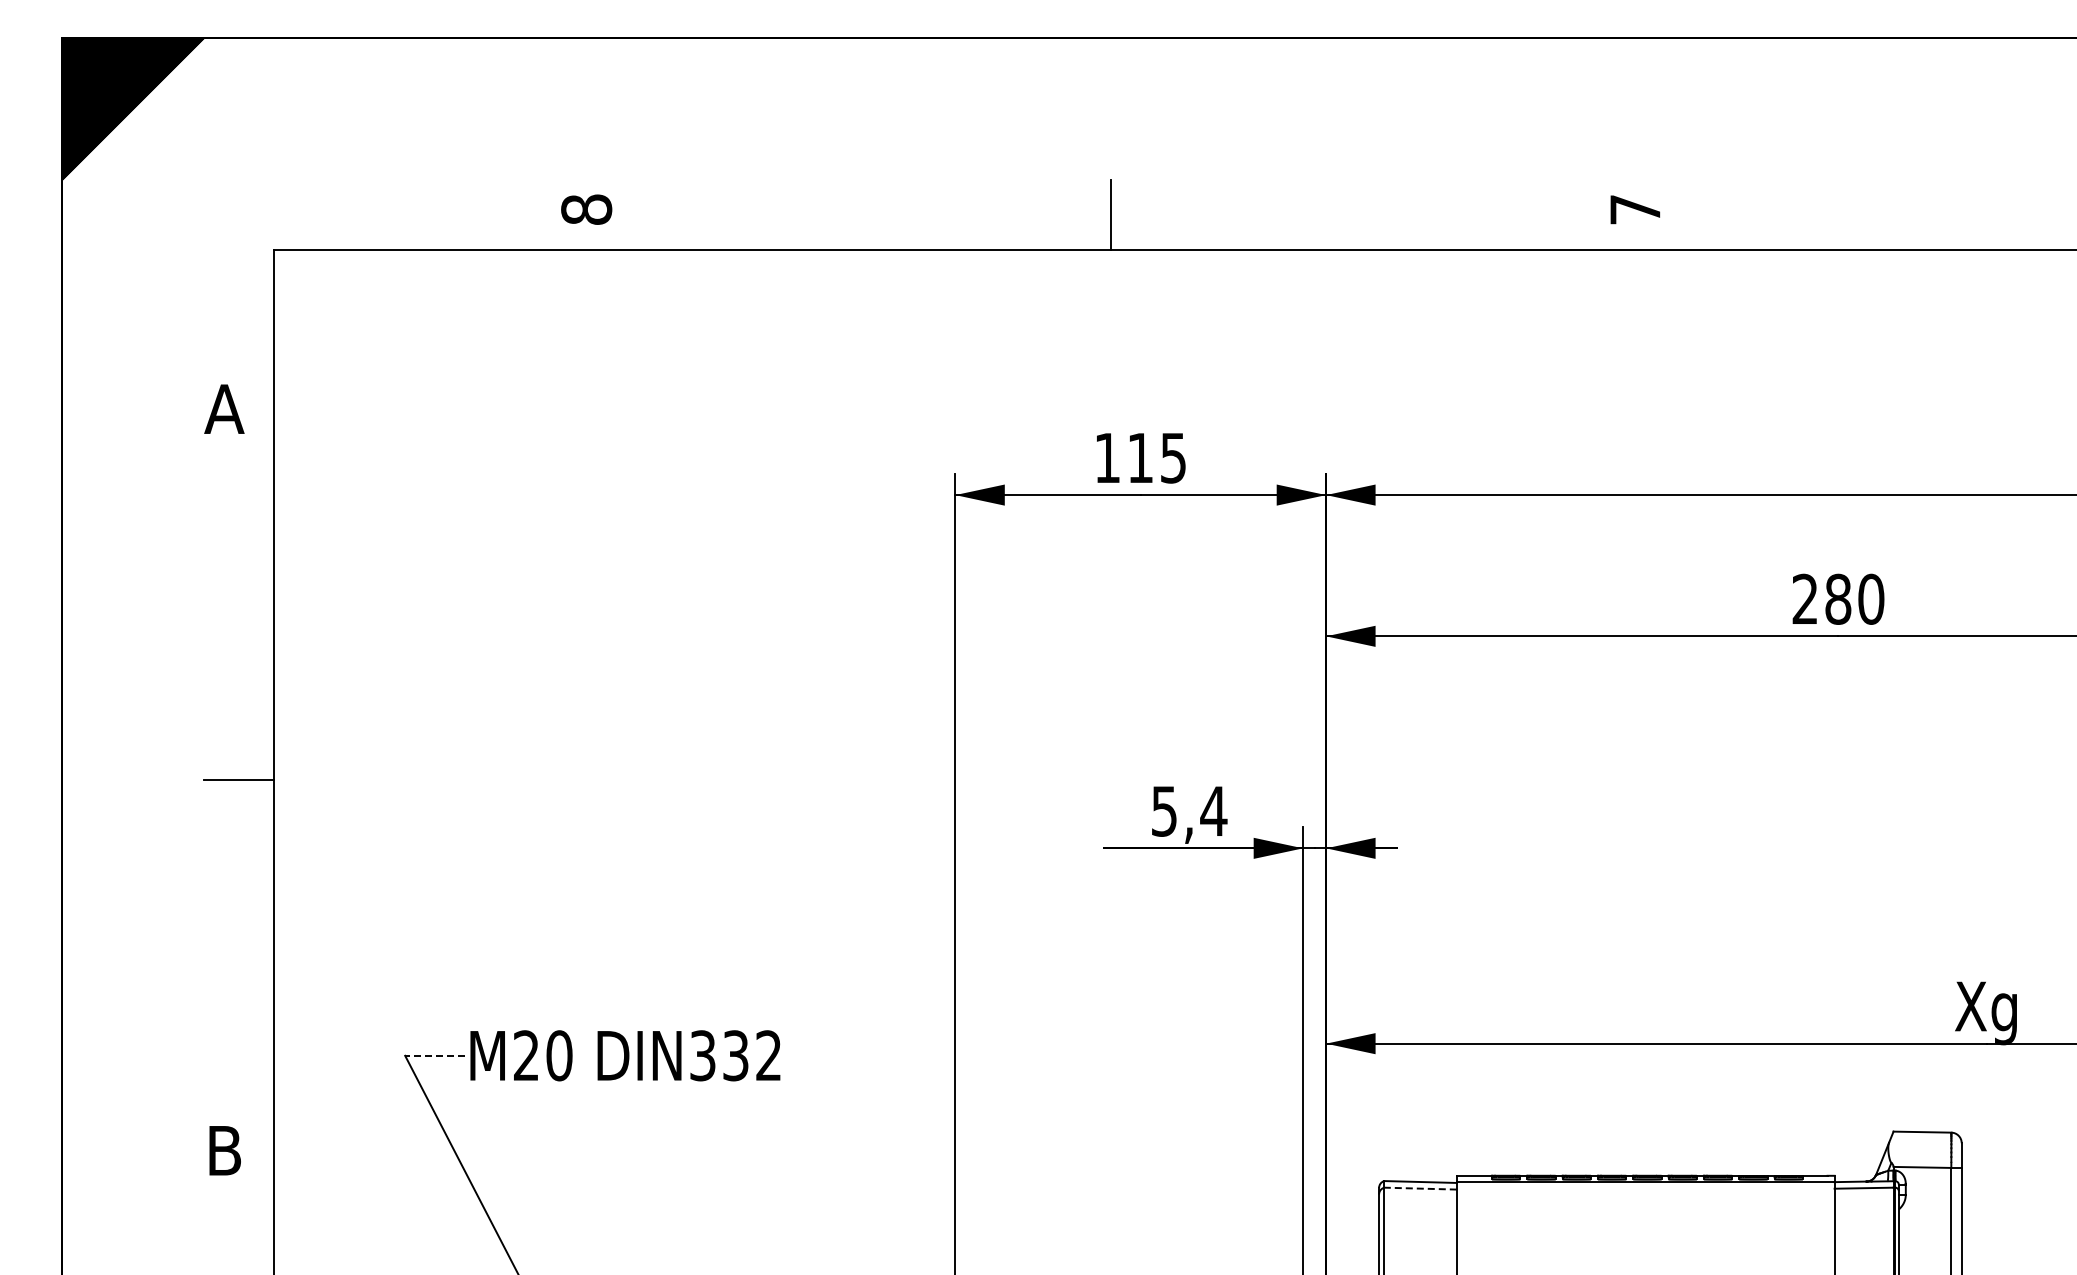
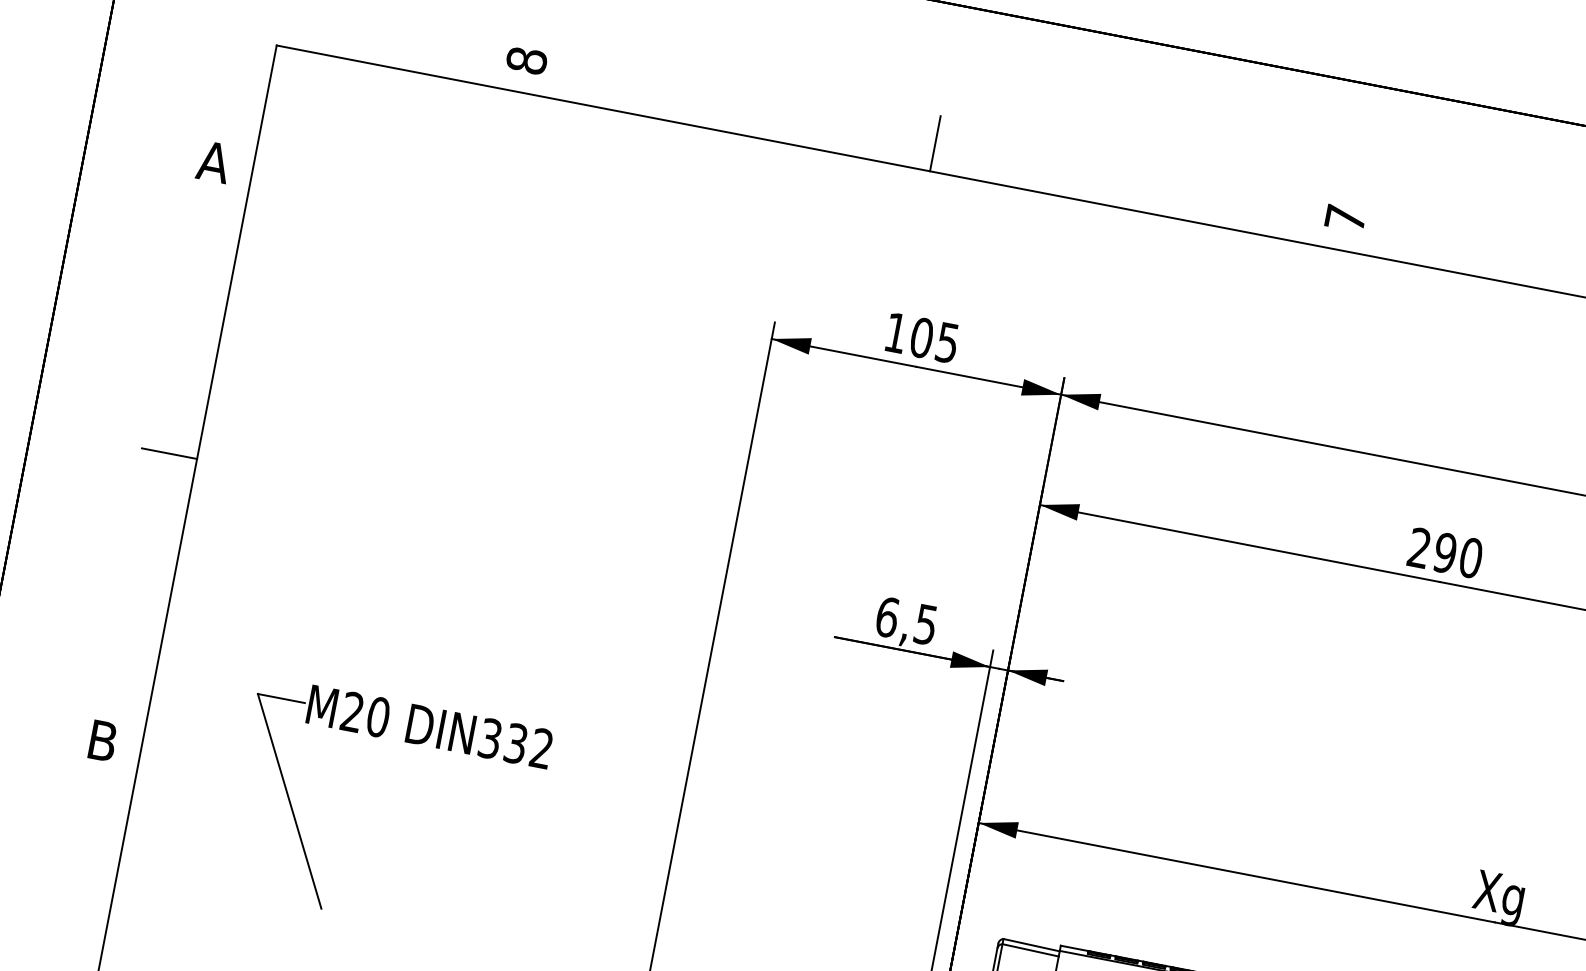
text: (1140, 457) -> (921, 337), 115 -> 105
text: (1838, 598) -> (1445, 552), 280 -> 290
text: (1189, 810) -> (907, 620), 5,4 -> 6,5
line: (434, 1055) -> (280, 698), dashed -> solid
line: (1420, 1188) -> (1030, 950), dashed -> solid

